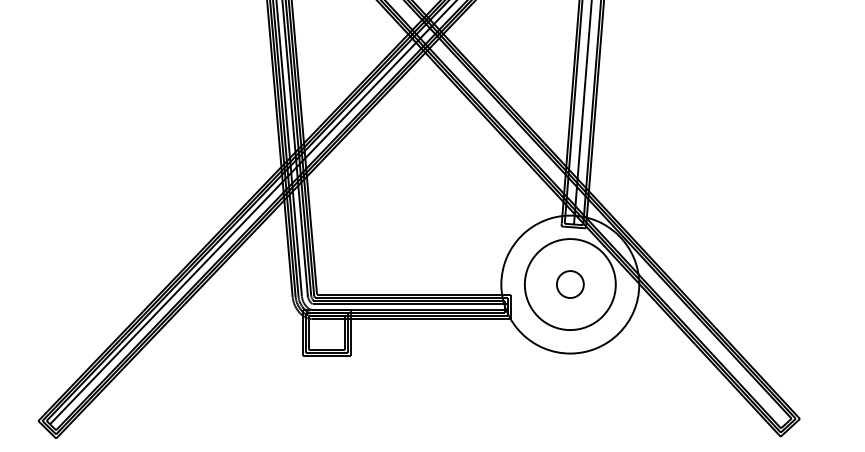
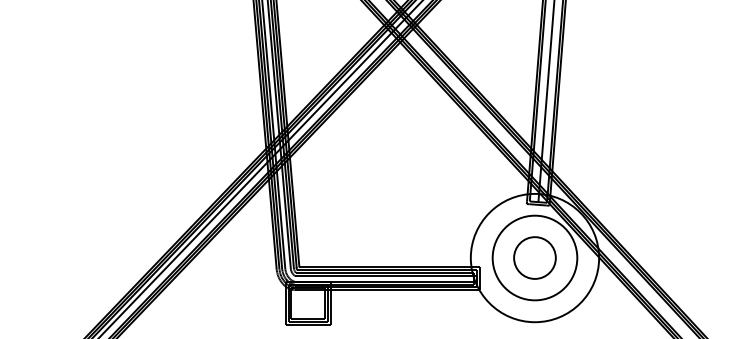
part: (570, 284) -> (535, 257), size x1.67

